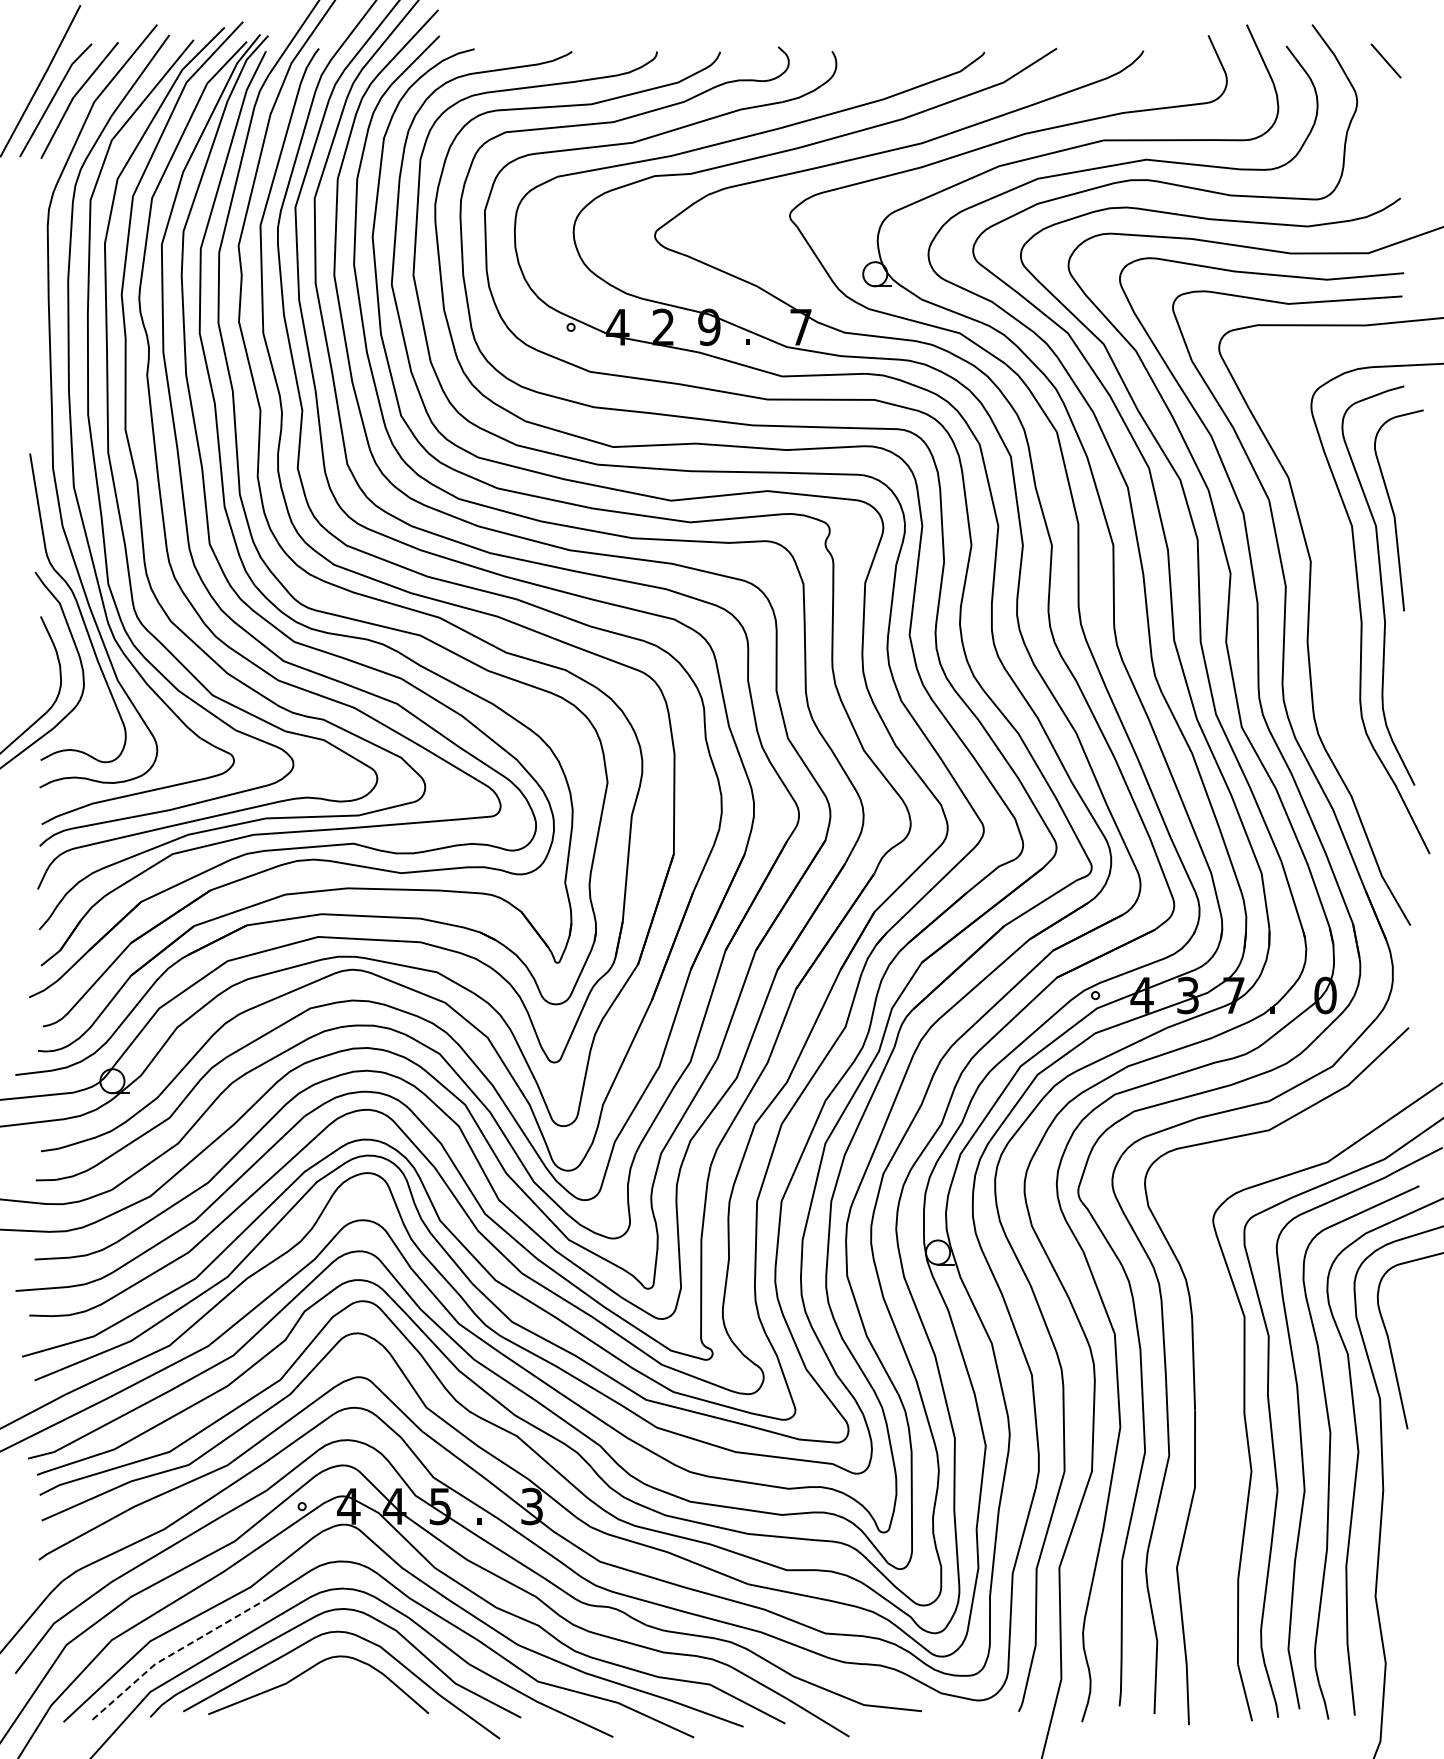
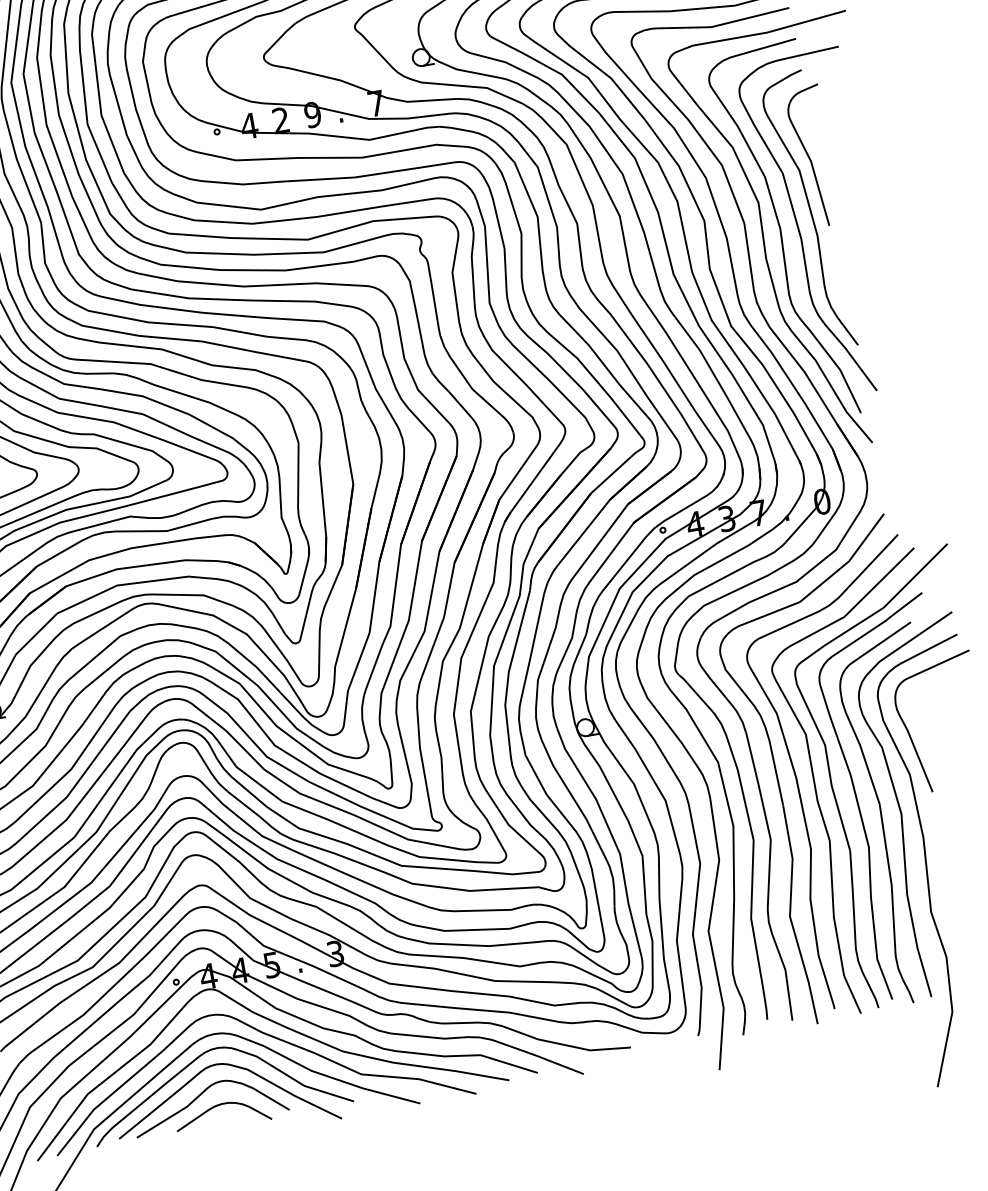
curve: (1335, 610) -> (781, 233), added
part: (1221, 1383) -> (798, 783), added
line: (174, 1653) -> (105, 1099), dashed -> solid
curve: (329, 1690) -> (217, 1106), added

